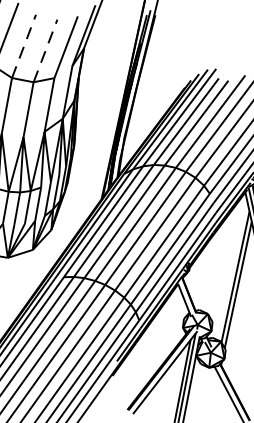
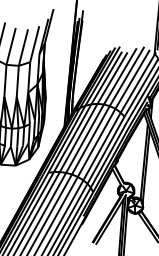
line: (24, 44) -> (11, 45), dashed -> solid
line: (45, 50) -> (23, 47), dashed -> solid

